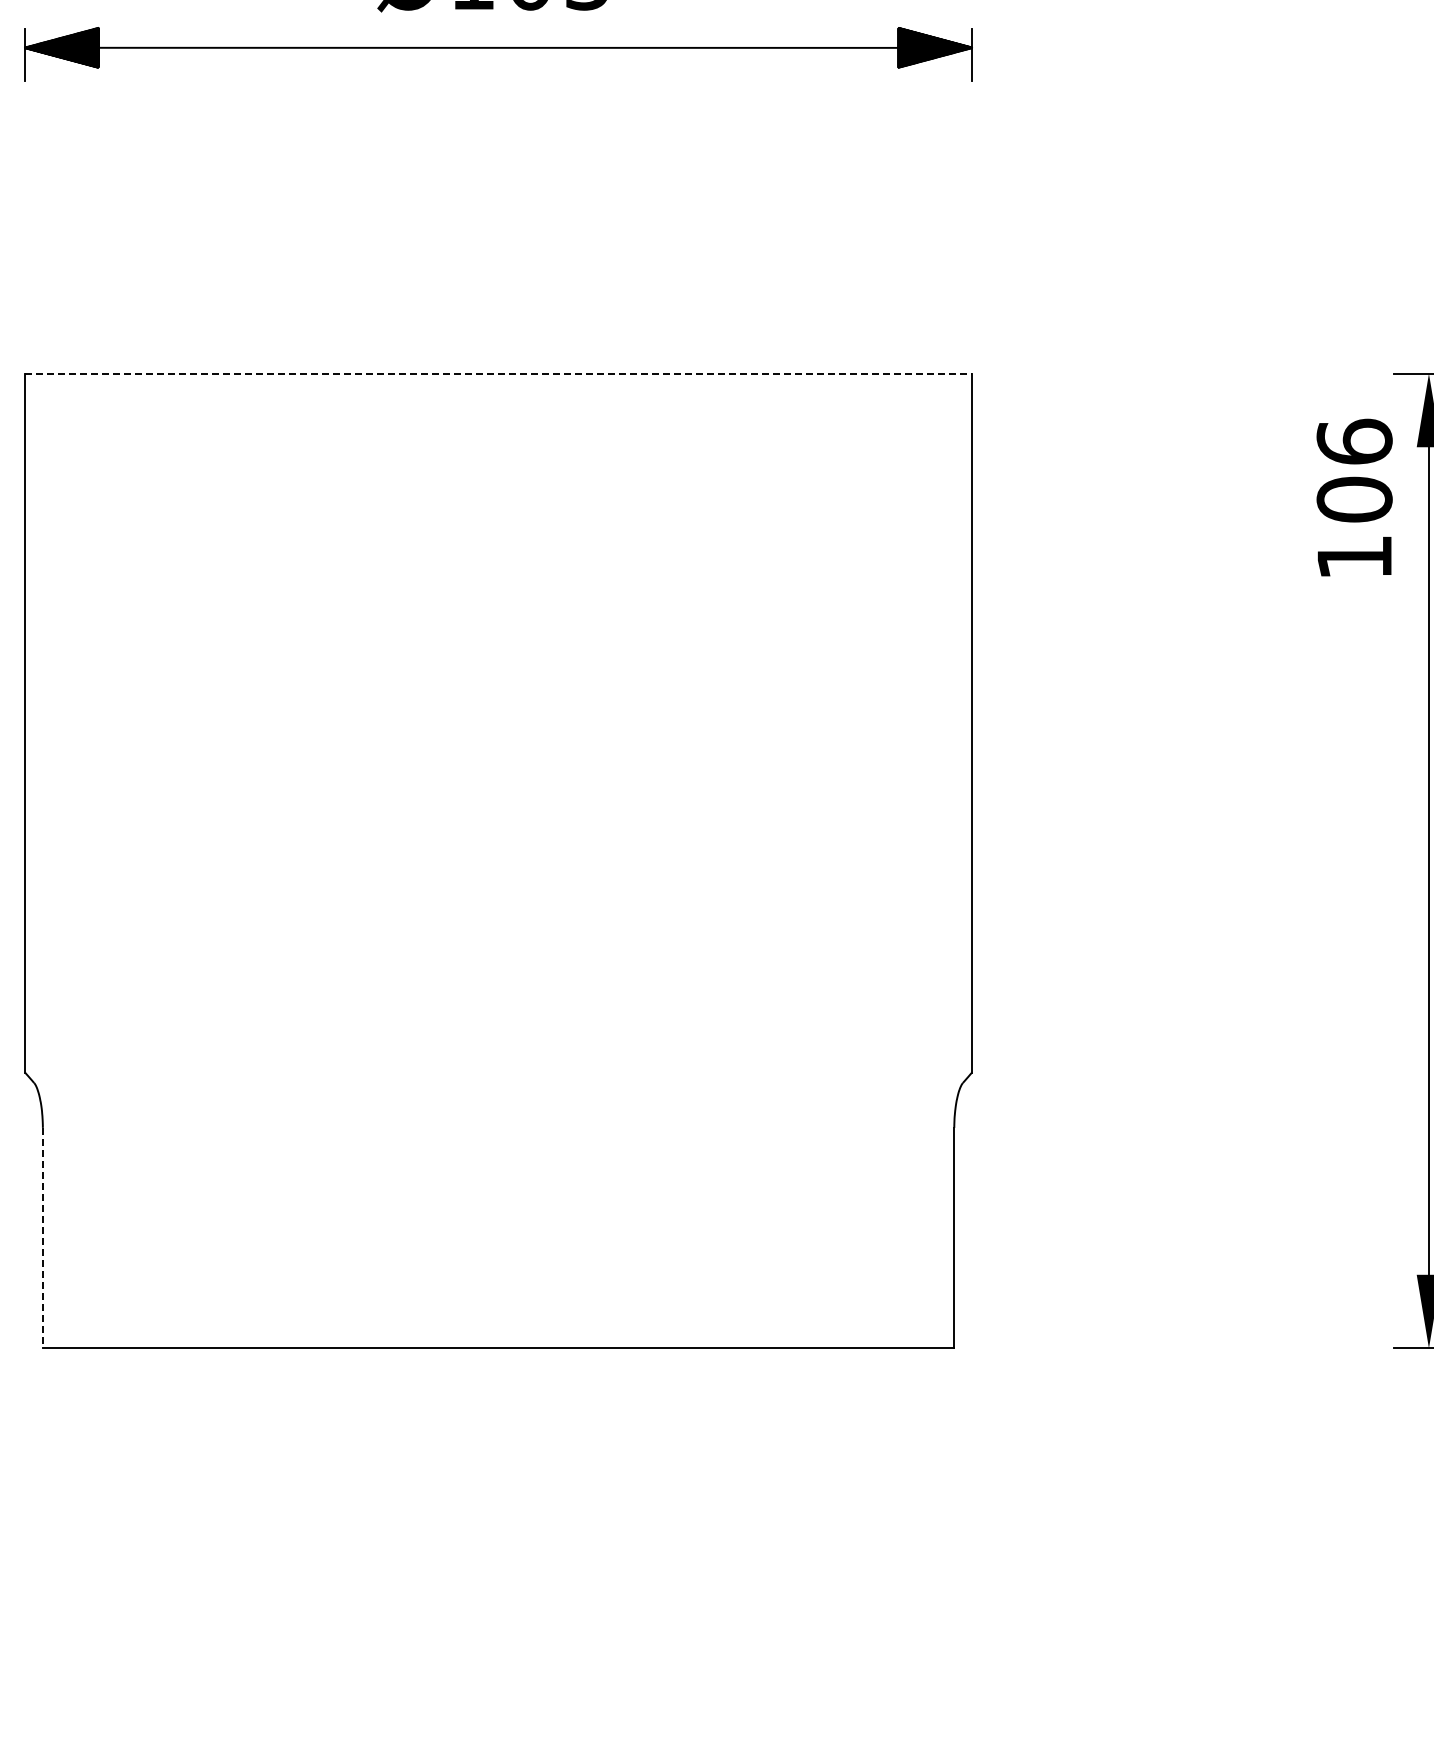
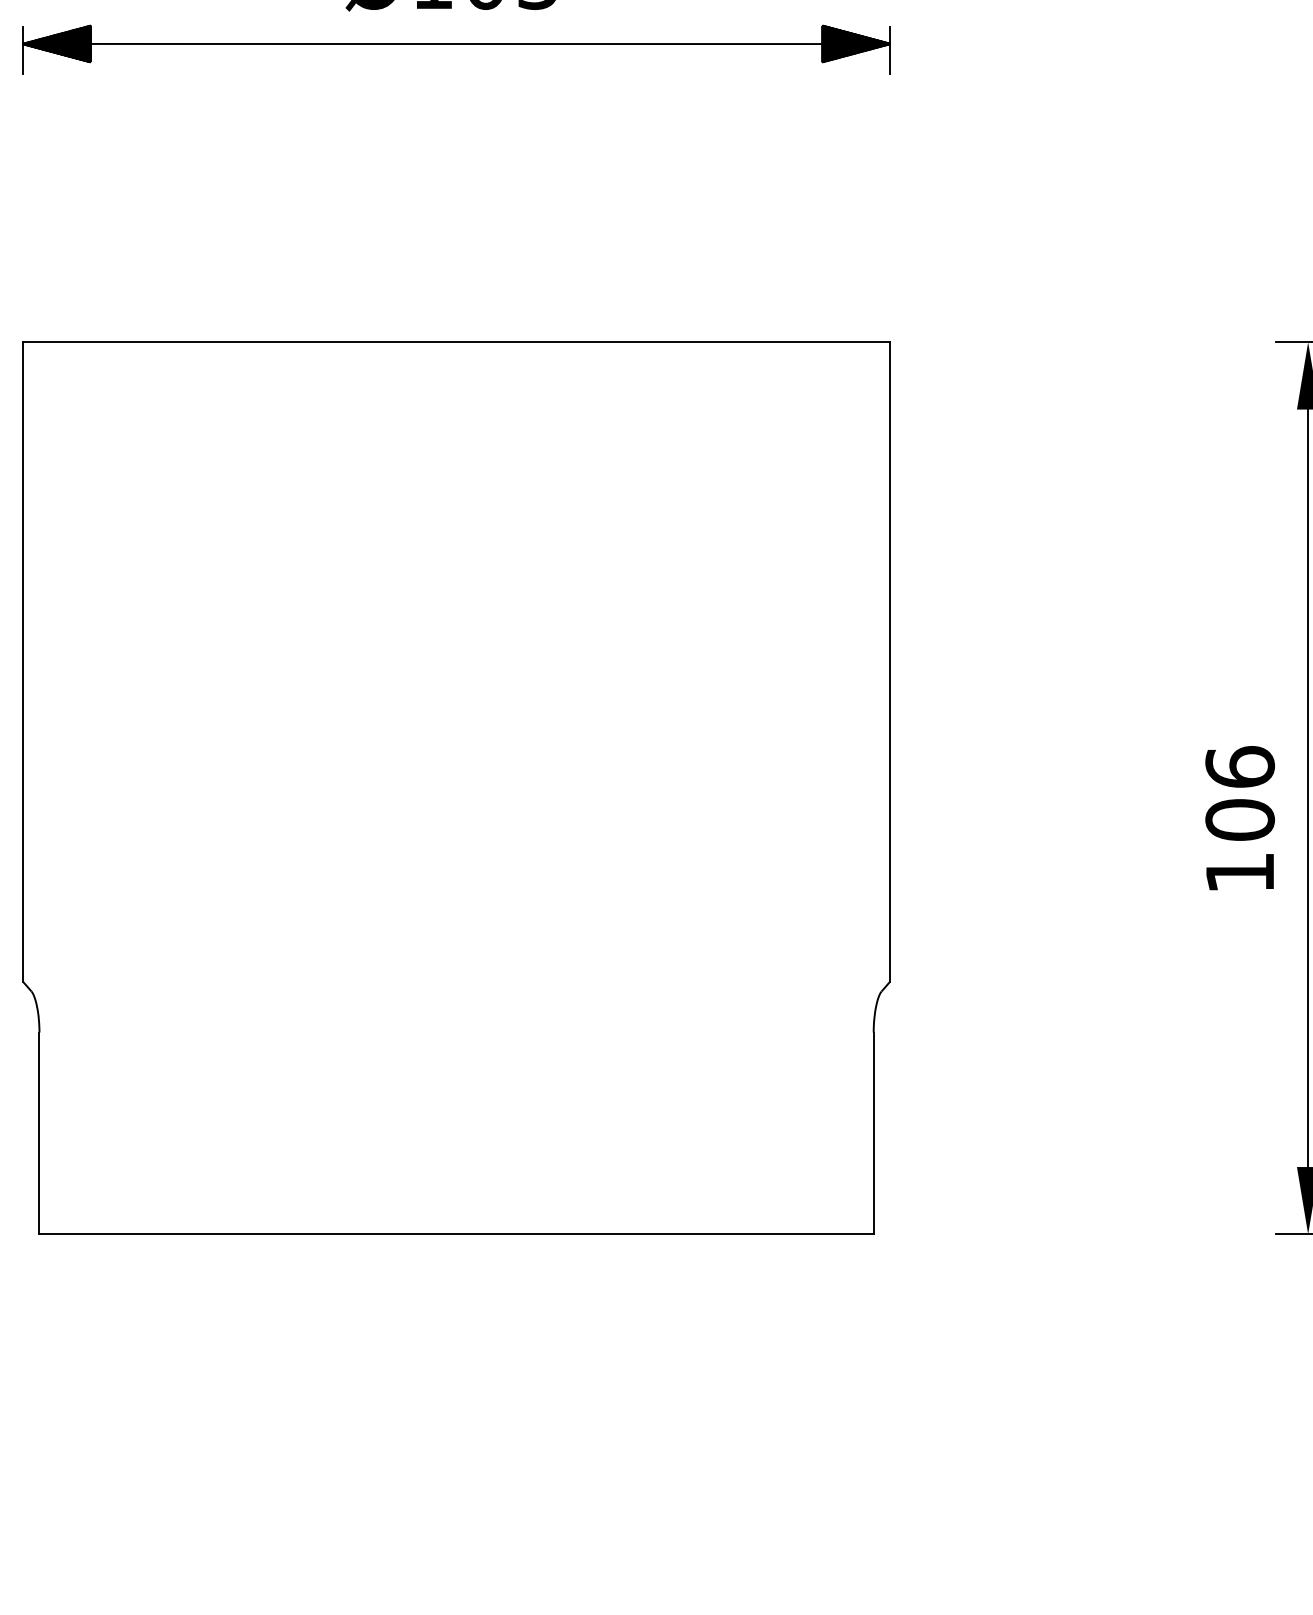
line: (498, 373) -> (456, 342), dashed -> solid
text: (1354, 497) -> (1240, 818), moved
line: (42, 1238) -> (39, 1133), dashed -> solid

